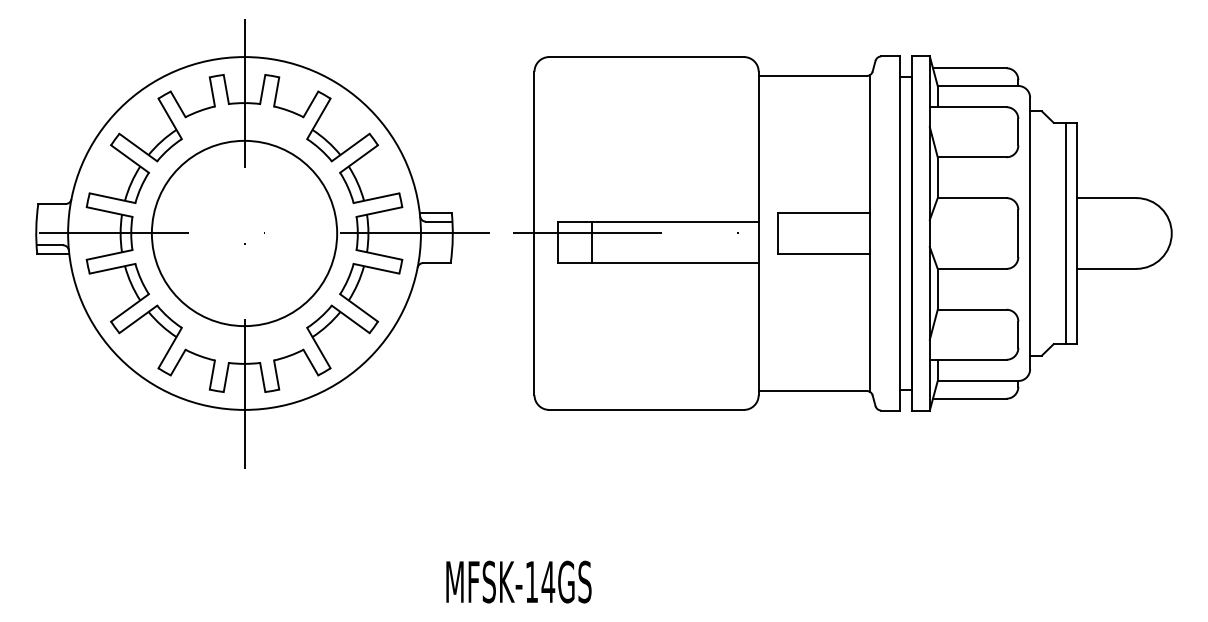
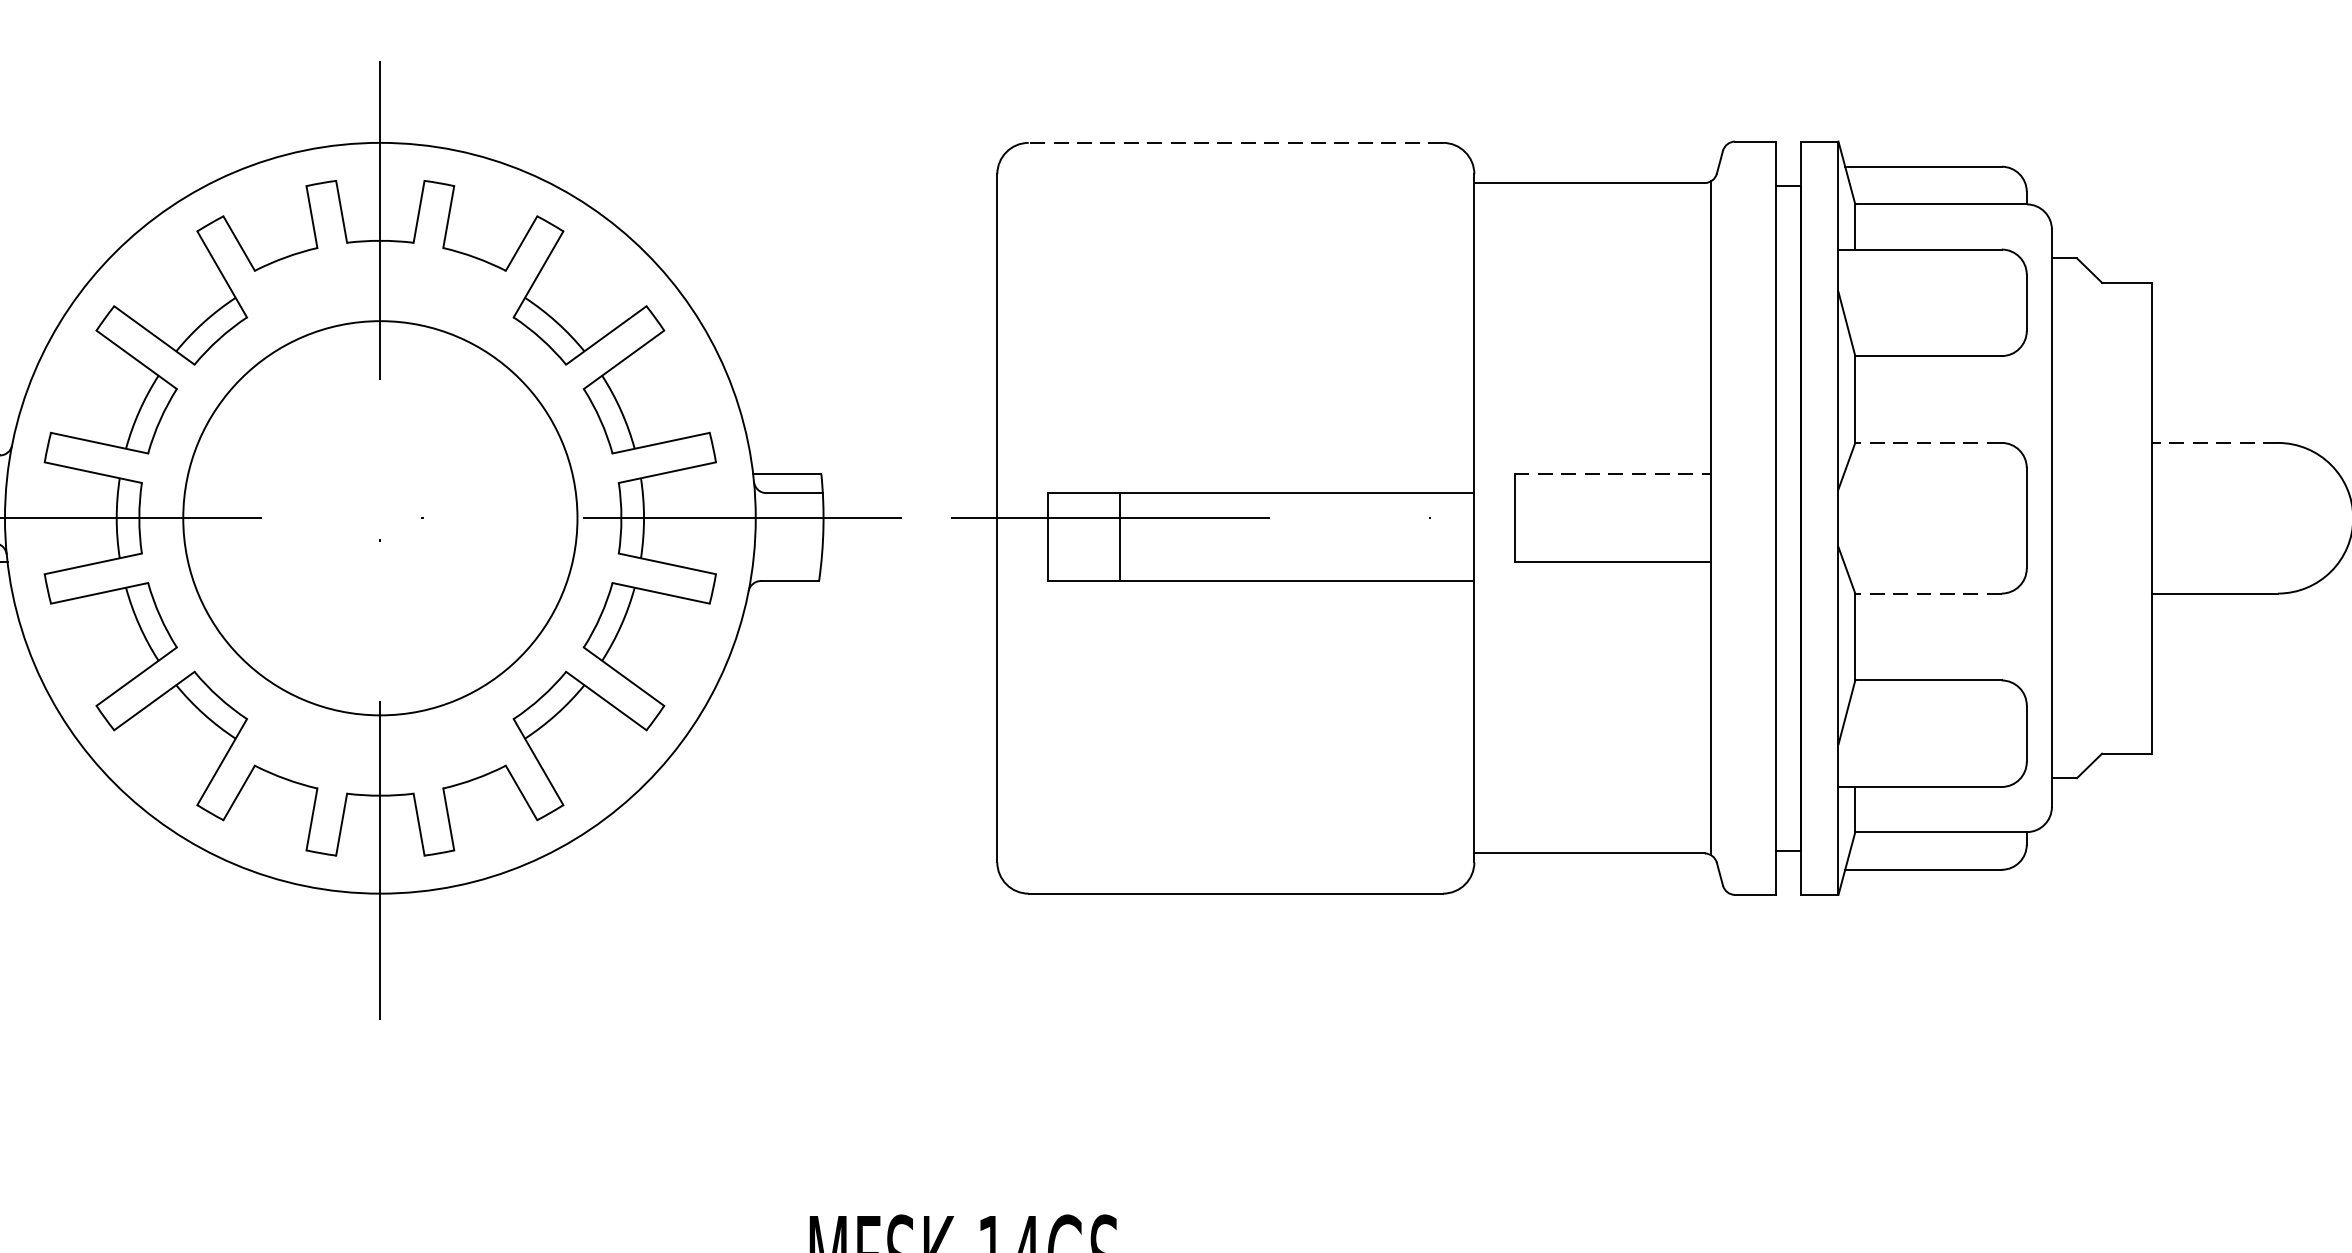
line: (646, 57) -> (1235, 143), solid -> dashed
line: (971, 198) -> (1927, 443), solid -> dashed
line: (1106, 198) -> (2214, 443), solid -> dashed
line: (824, 212) -> (1614, 473), solid -> dashed
line: (1065, 233) -> (2127, 518), removed
line: (971, 268) -> (1927, 592), solid -> dashed

